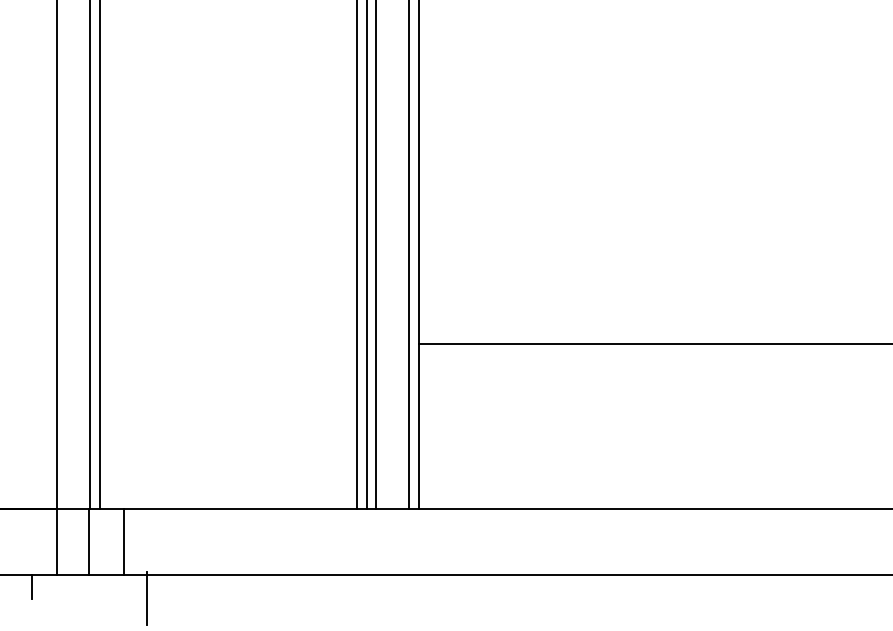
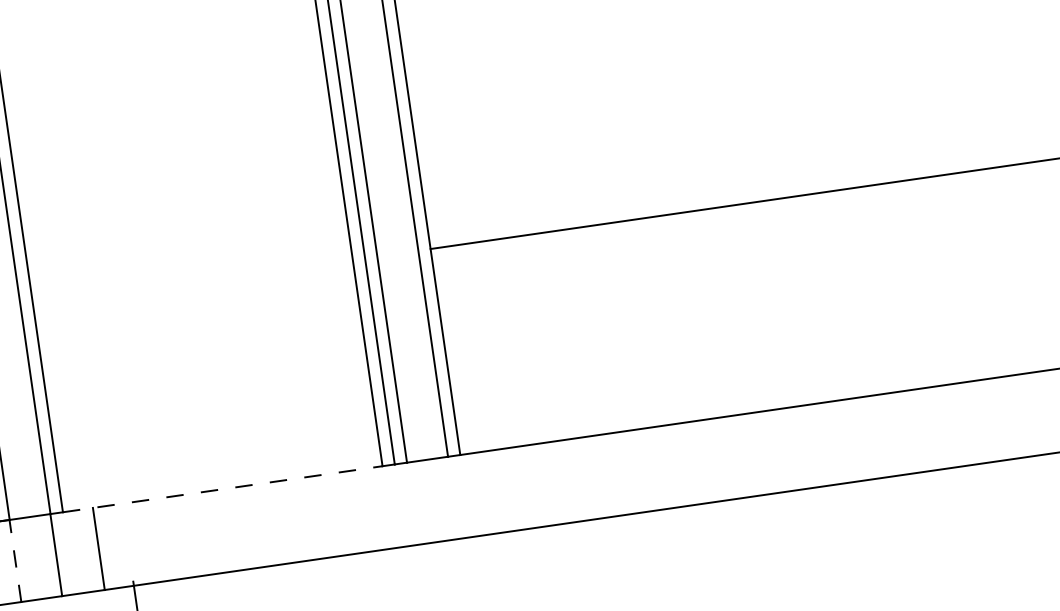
line: (228, 509) -> (223, 489), solid -> dashed
line: (56, 541) -> (15, 559), solid -> dashed

